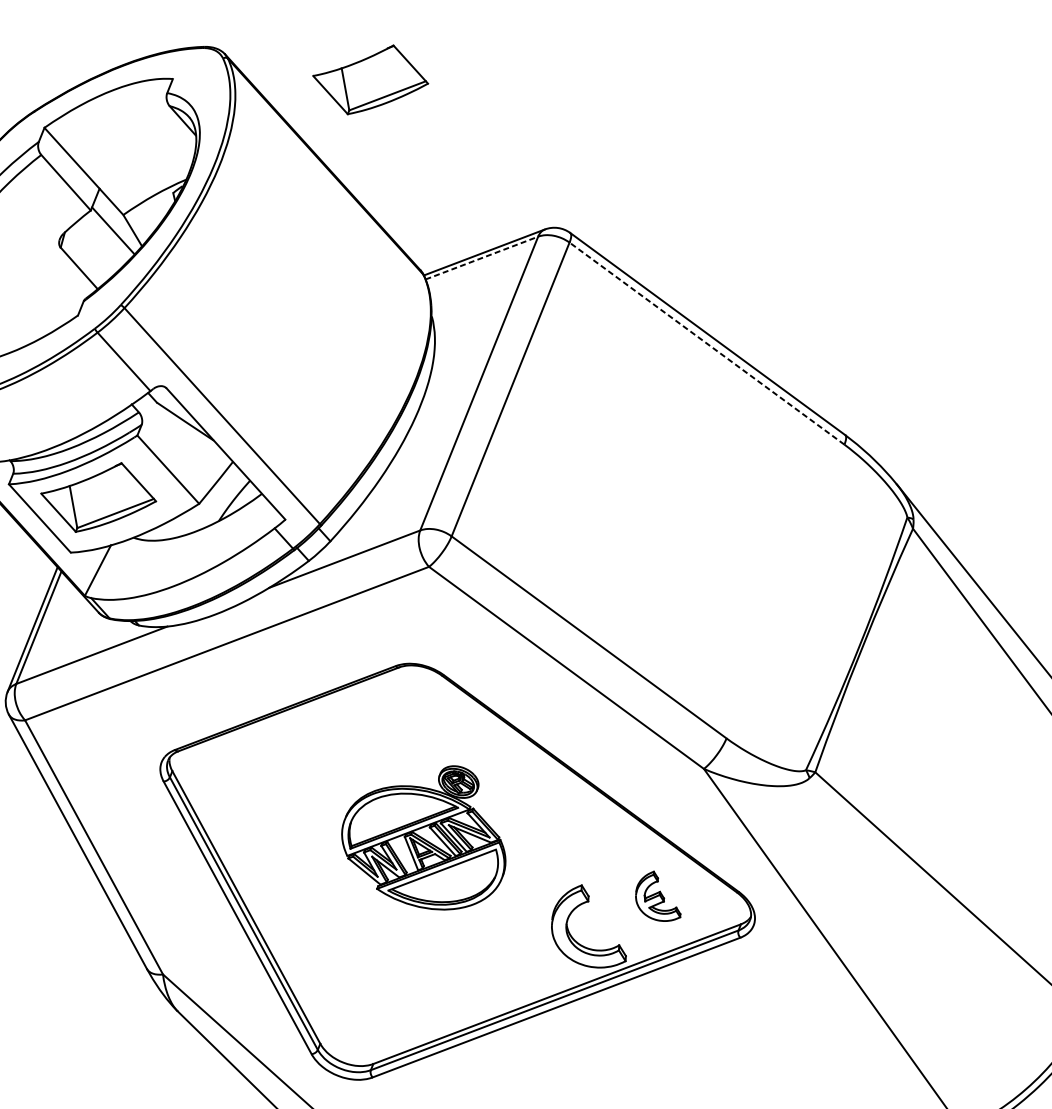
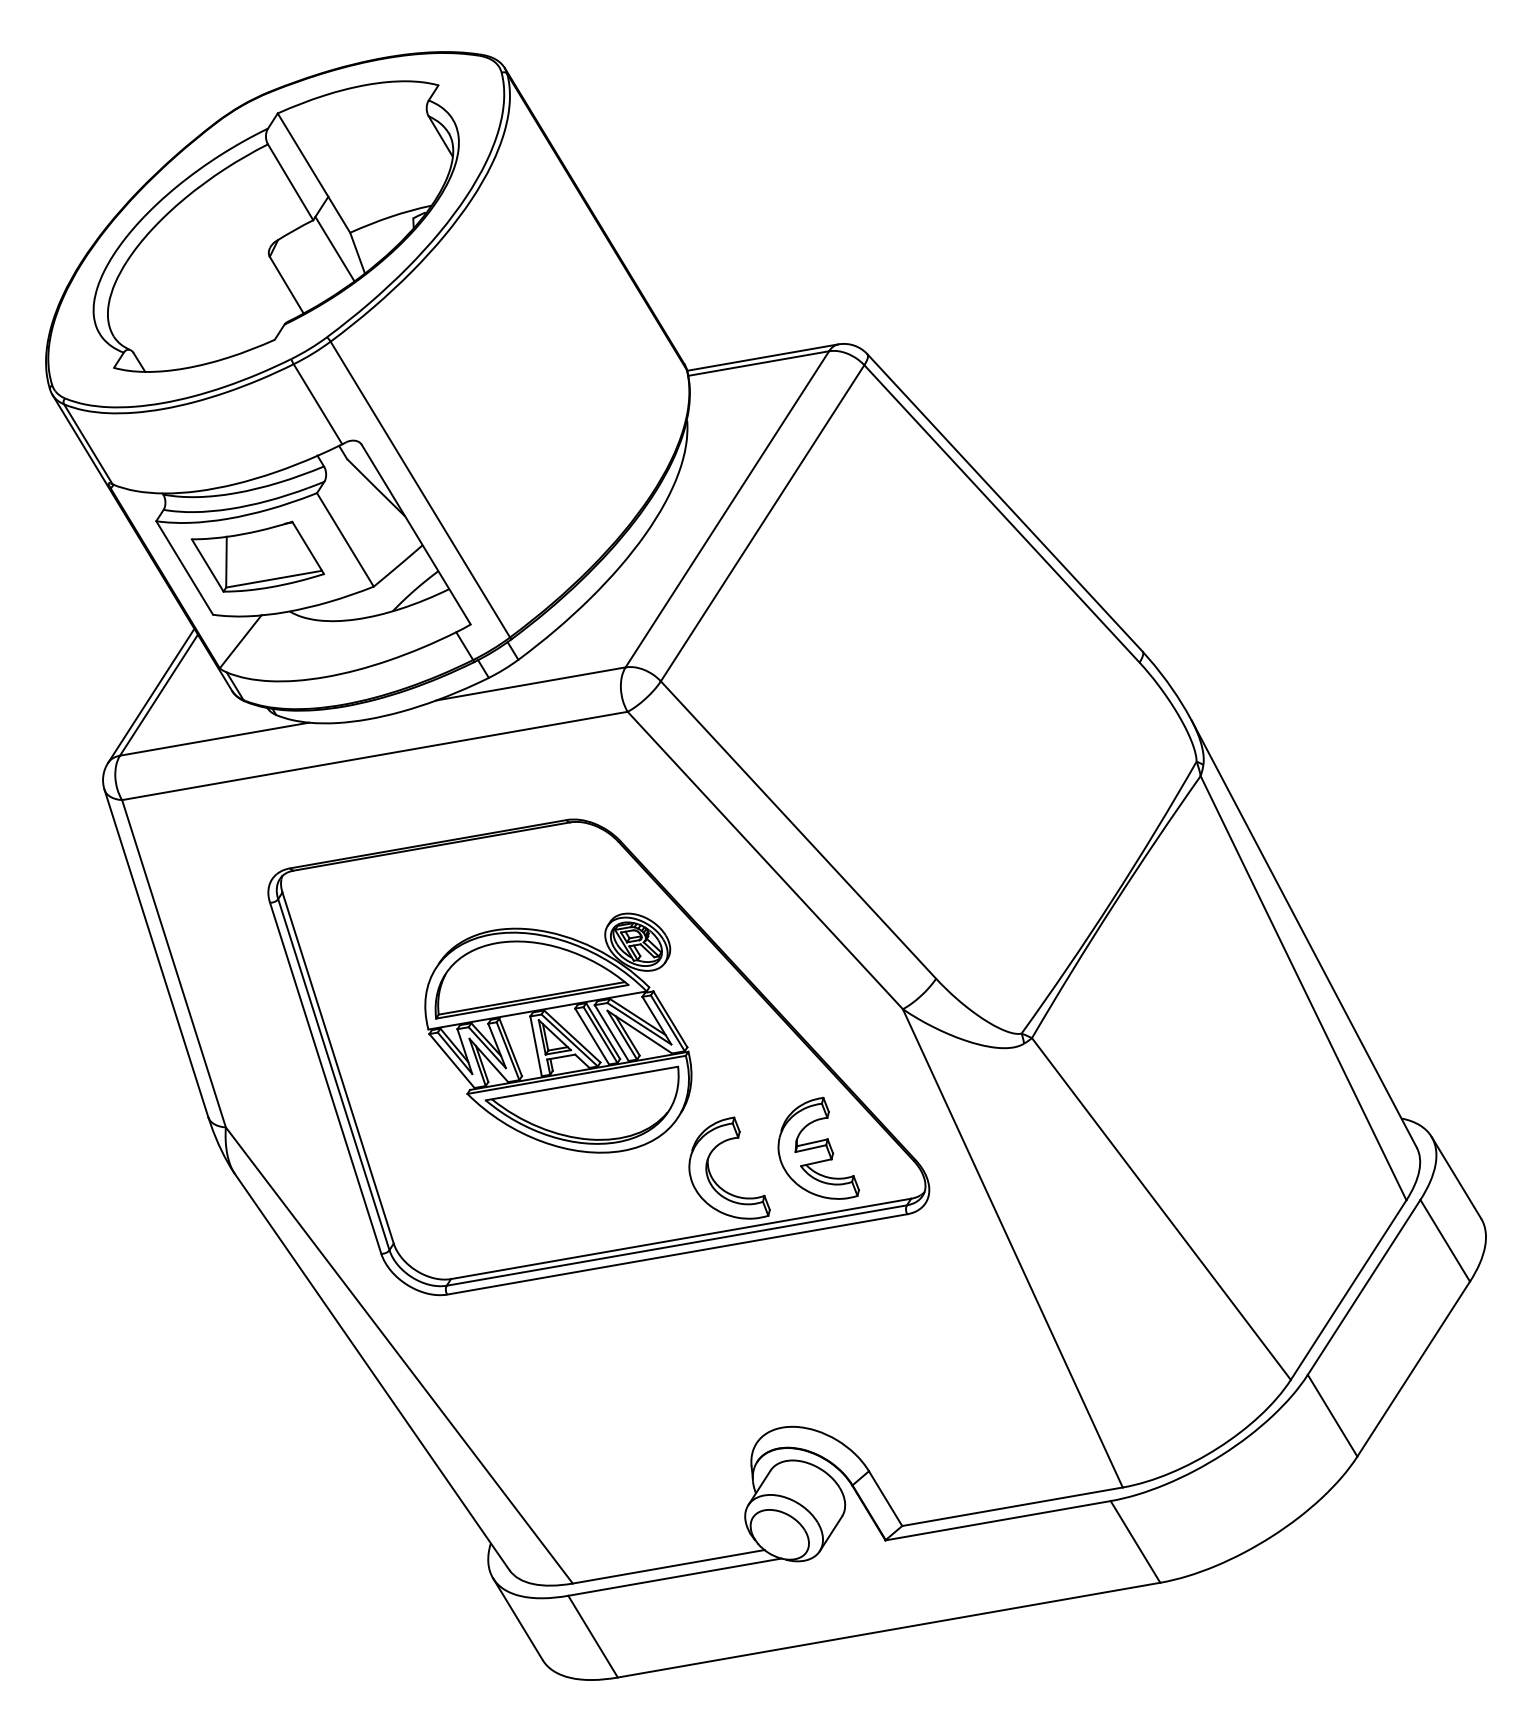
part: (370, 79) -> (668, 130), removed
line: (481, 258) -> (758, 363), dashed -> solid
line: (706, 343) -> (1001, 513), dashed -> solid
part: (422, 843) -> (558, 1032), size x1.43
part: (656, 896) -> (818, 1147), size x1.67

